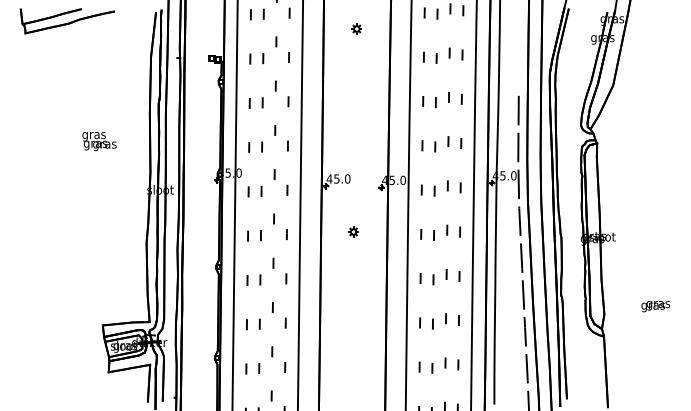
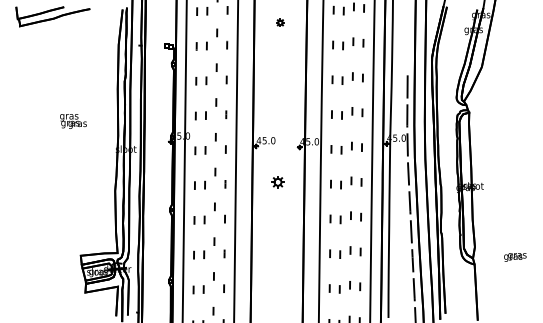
text: (99, 141) -> (73, 121), moved
part: (353, 231) -> (277, 181), size x1.6
text: (655, 306) -> (515, 257), moved

